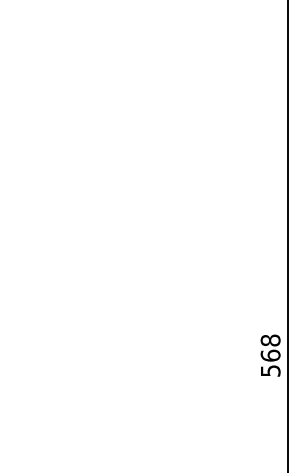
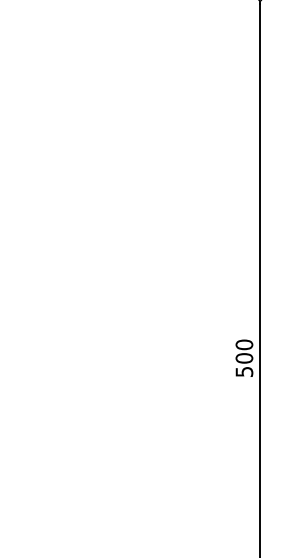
text: (269, 347) -> (243, 351), 568 -> 500

